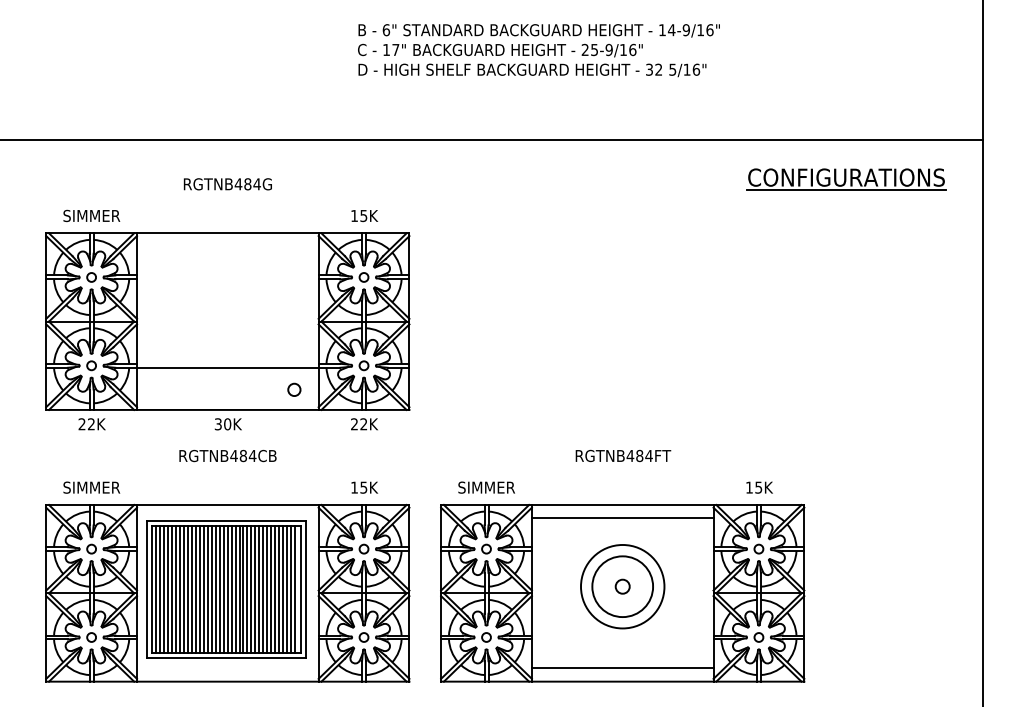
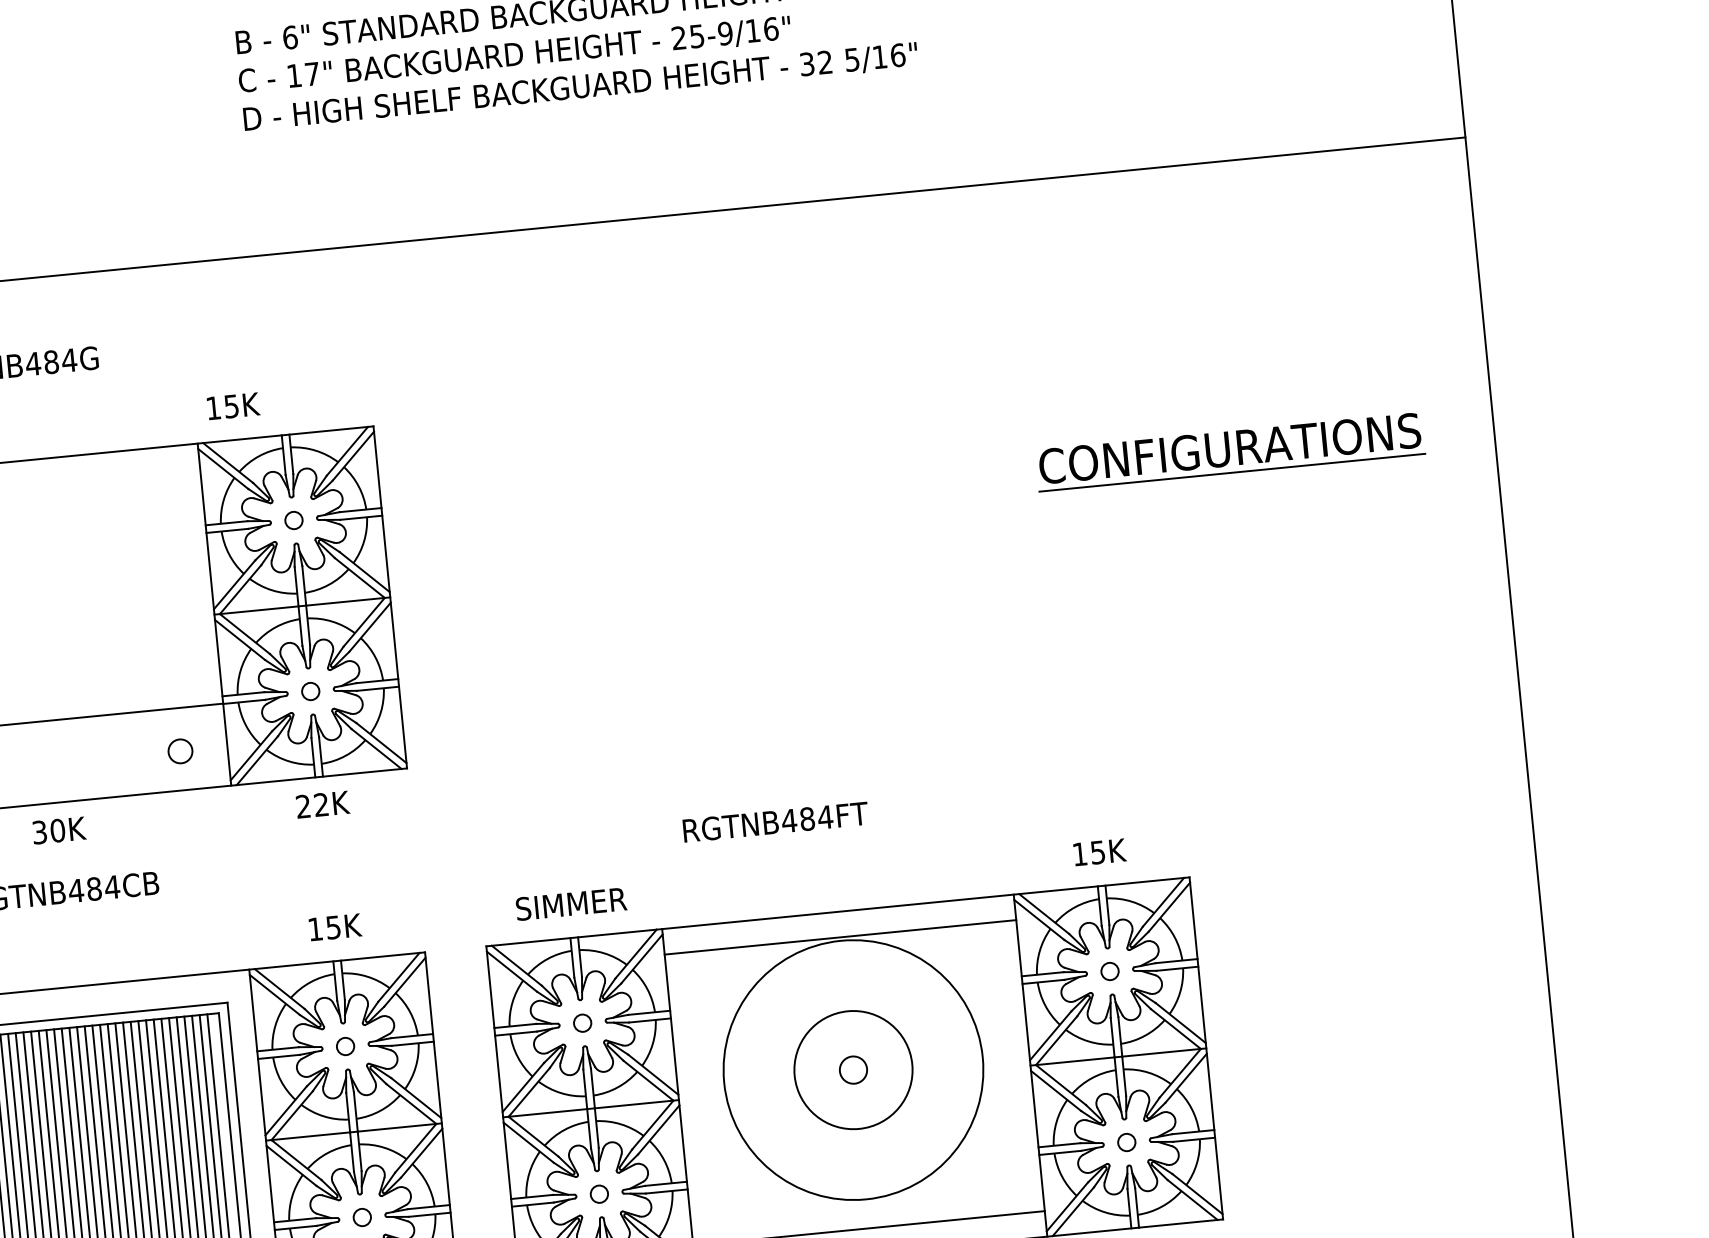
part: (846, 179) -> (1230, 452), moved
text: (364, 216) -> (232, 407), moved
text: (623, 455) -> (775, 821), moved
circle: (622, 586) -> (852, 1069), size x1.6

